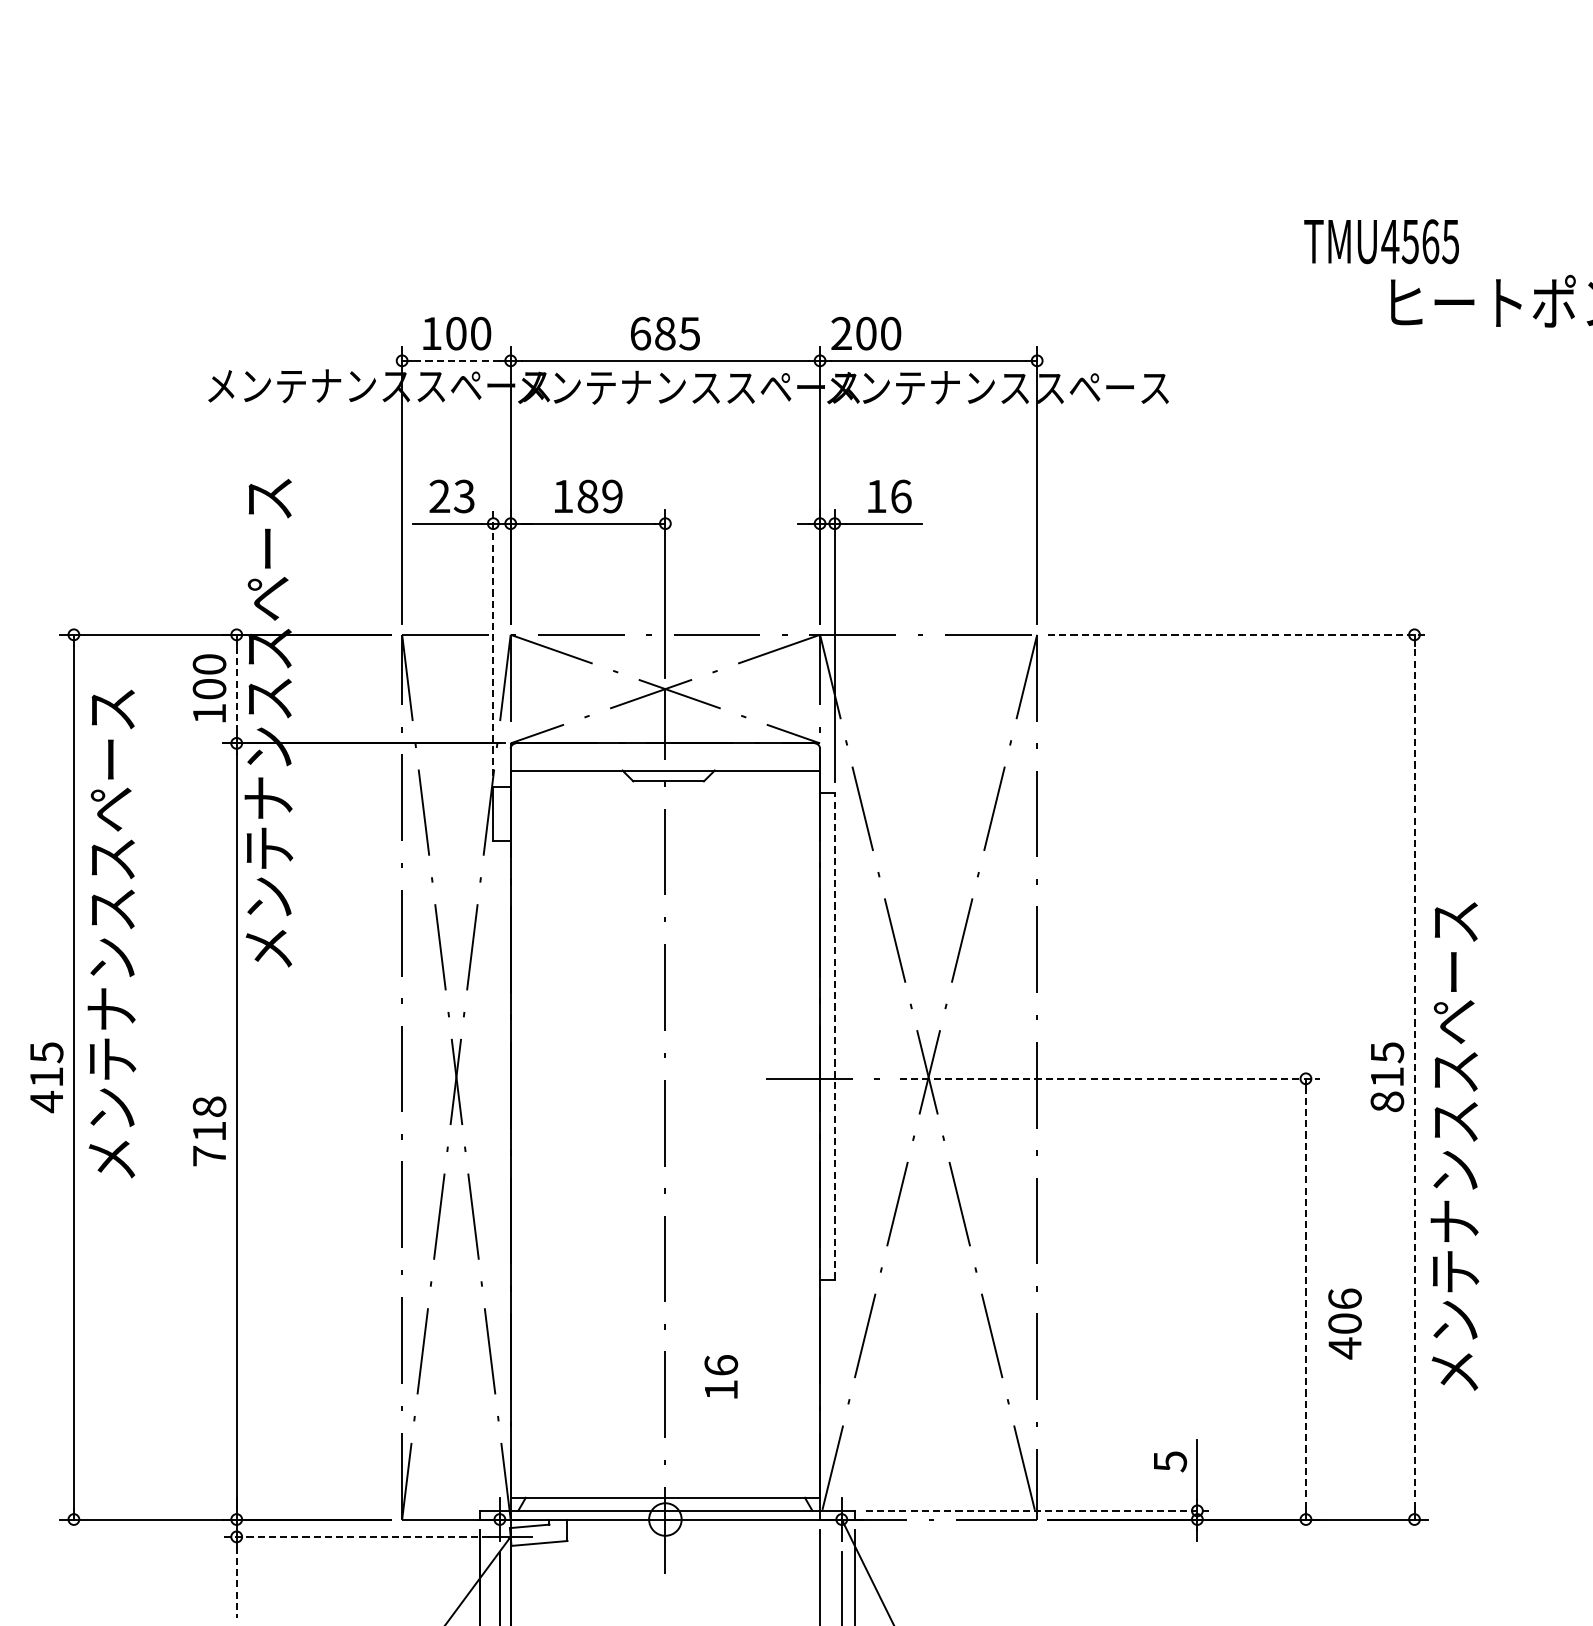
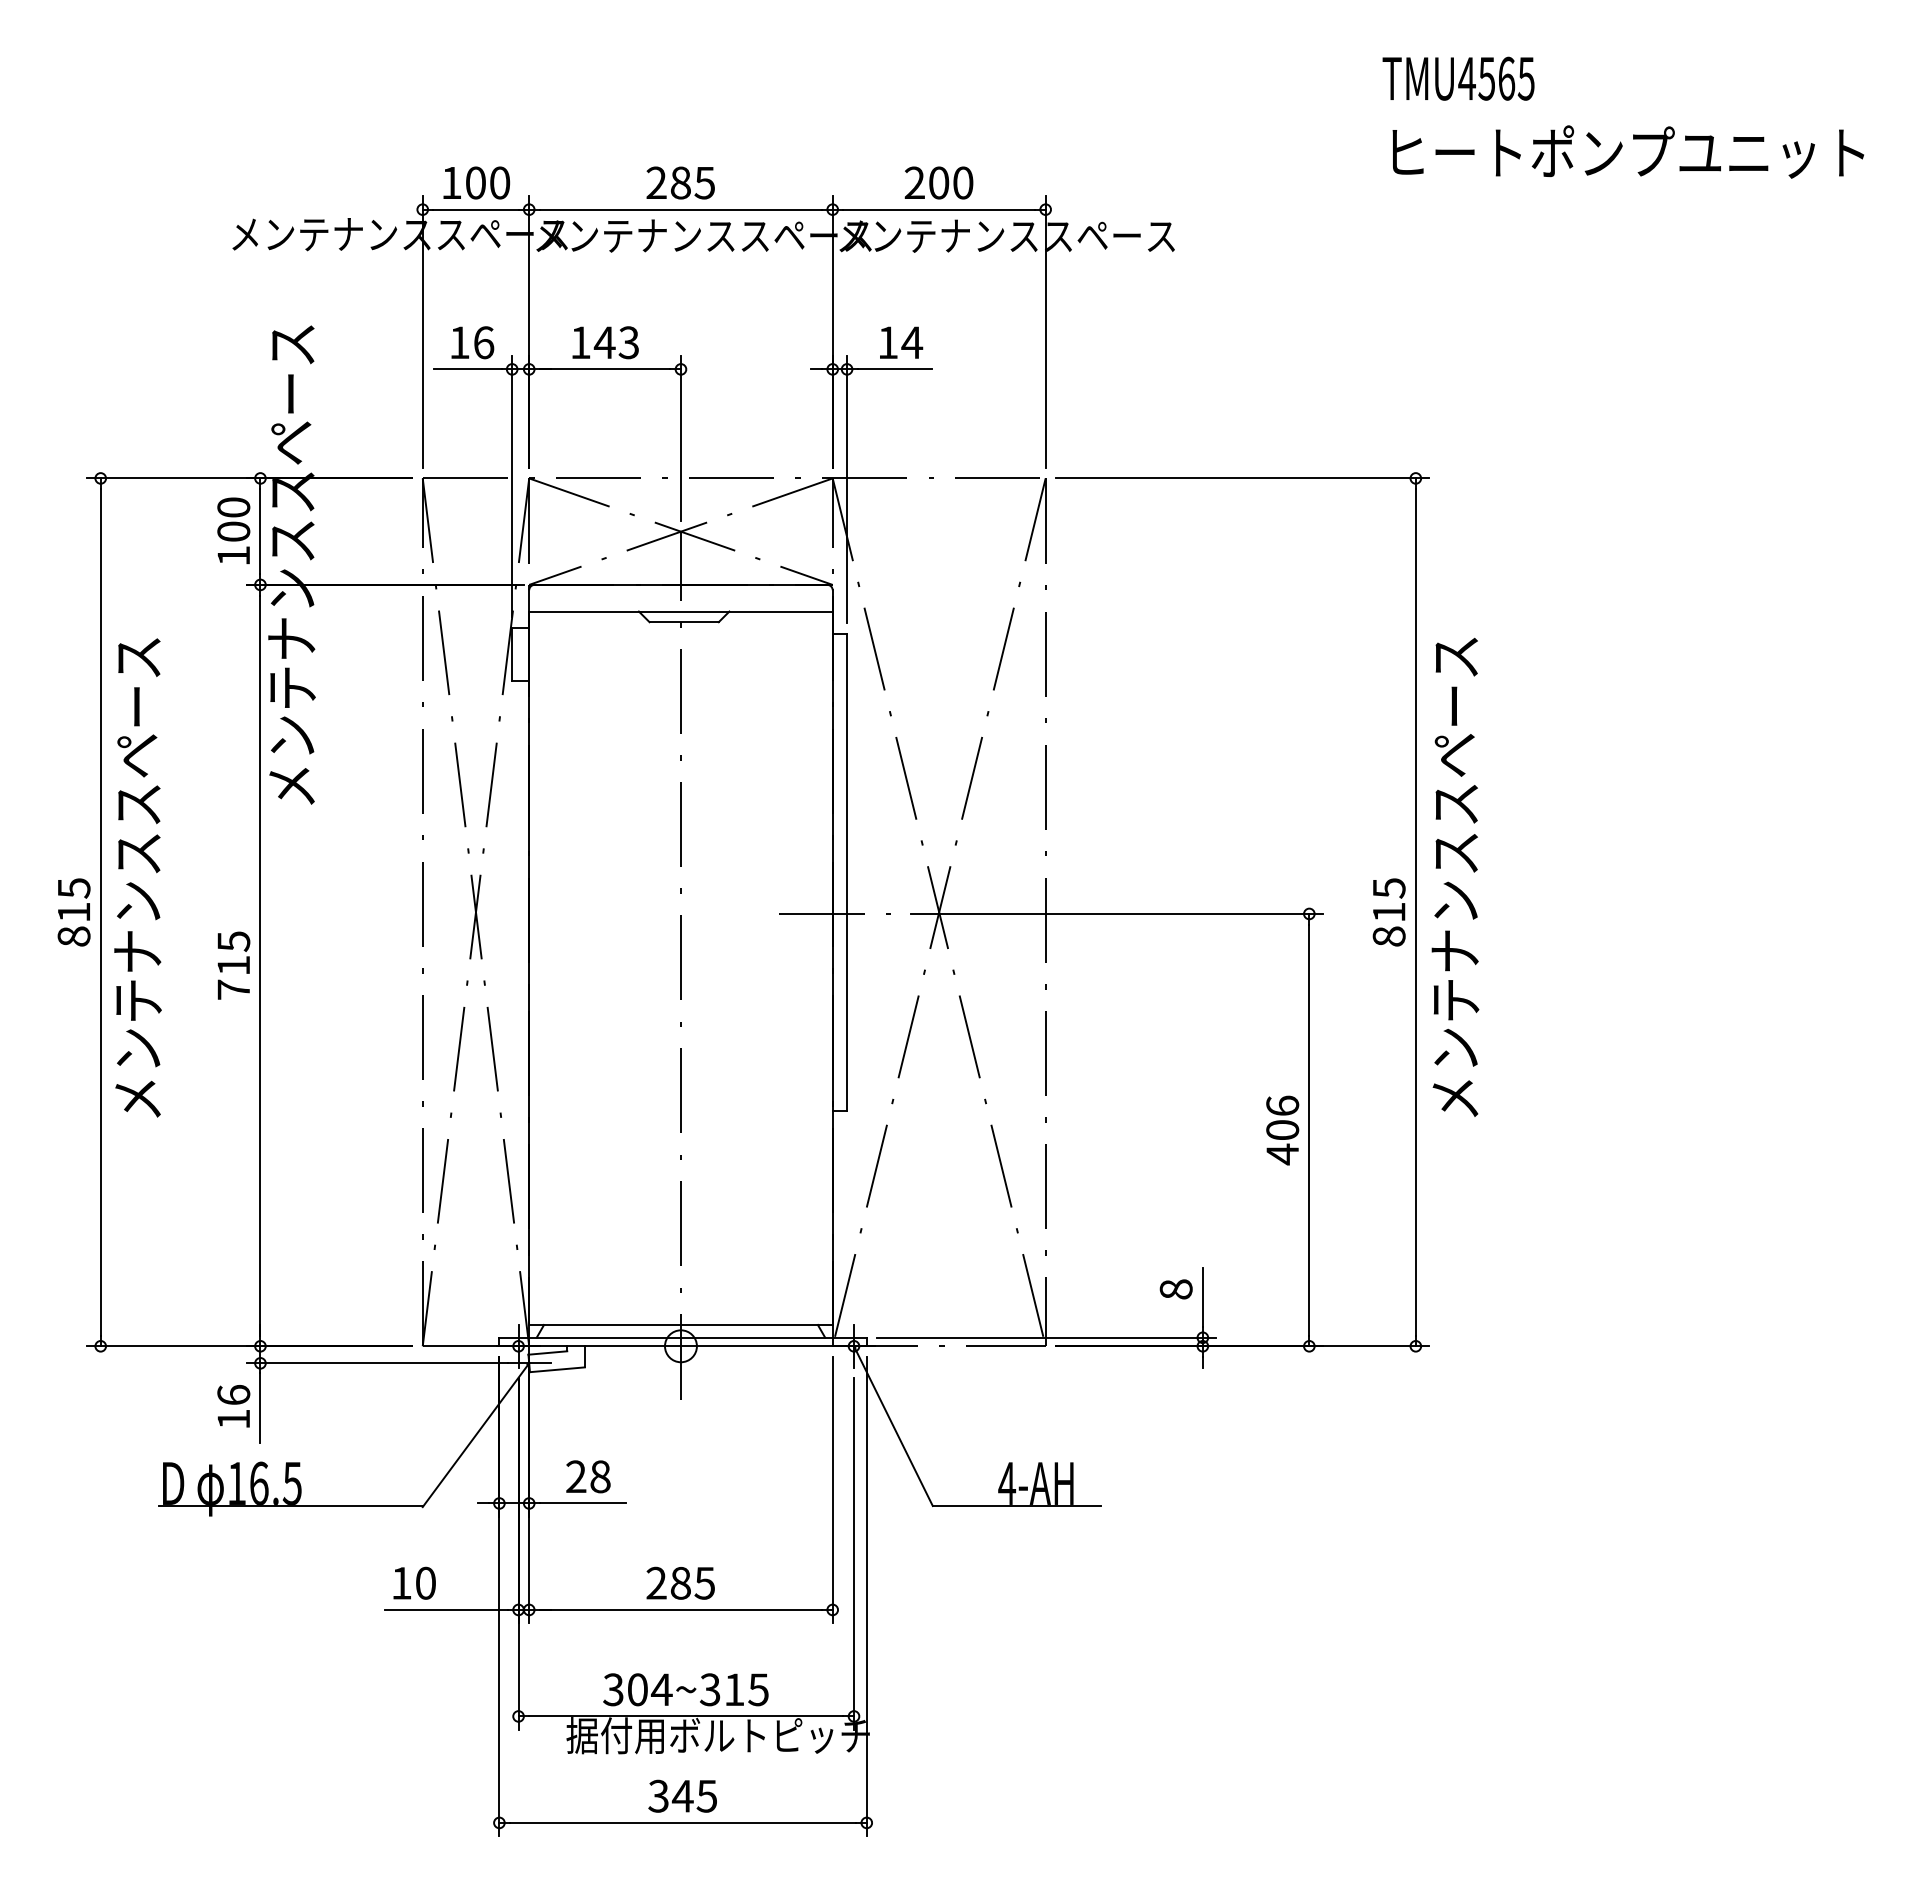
text: (1381, 241) -> (1458, 78), moved
text: (640, 333) -> (656, 182), 685 -> 285
text: (865, 333) -> (938, 182), moved
line: (455, 360) -> (475, 209), dashed -> solid
text: (451, 496) -> (471, 342), 23 -> 16
text: (598, 496) -> (615, 342), 189 -> 143
text: (901, 496) -> (912, 342), 16 -> 14
line: (1238, 634) -> (1243, 478), dashed -> solid
line: (493, 642) -> (512, 485), dashed -> solid
line: (236, 688) -> (260, 531), dashed -> solid
text: (111, 933) -> (137, 877), moved
line: (835, 1036) -> (847, 872), dashed -> solid
line: (1414, 1076) -> (1415, 911), dashed -> solid
line: (1109, 1078) -> (1116, 913), dashed -> solid
text: (46, 1101) -> (73, 936), 415 -> 815
text: (209, 1106) -> (233, 941), 718 -> 715
text: (1454, 1145) -> (1455, 876), moved
line: (1306, 1299) -> (1309, 1130), dashed -> solid
text: (1344, 1324) -> (1282, 1130), moved
text: (720, 1377) -> (233, 1406), moved
text: (1169, 1461) -> (1175, 1289), 5 -> 8
line: (1039, 1510) -> (1047, 1337), dashed -> solid
line: (356, 1537) -> (377, 1363), dashed -> solid
line: (236, 1581) -> (260, 1407), dashed -> solid

